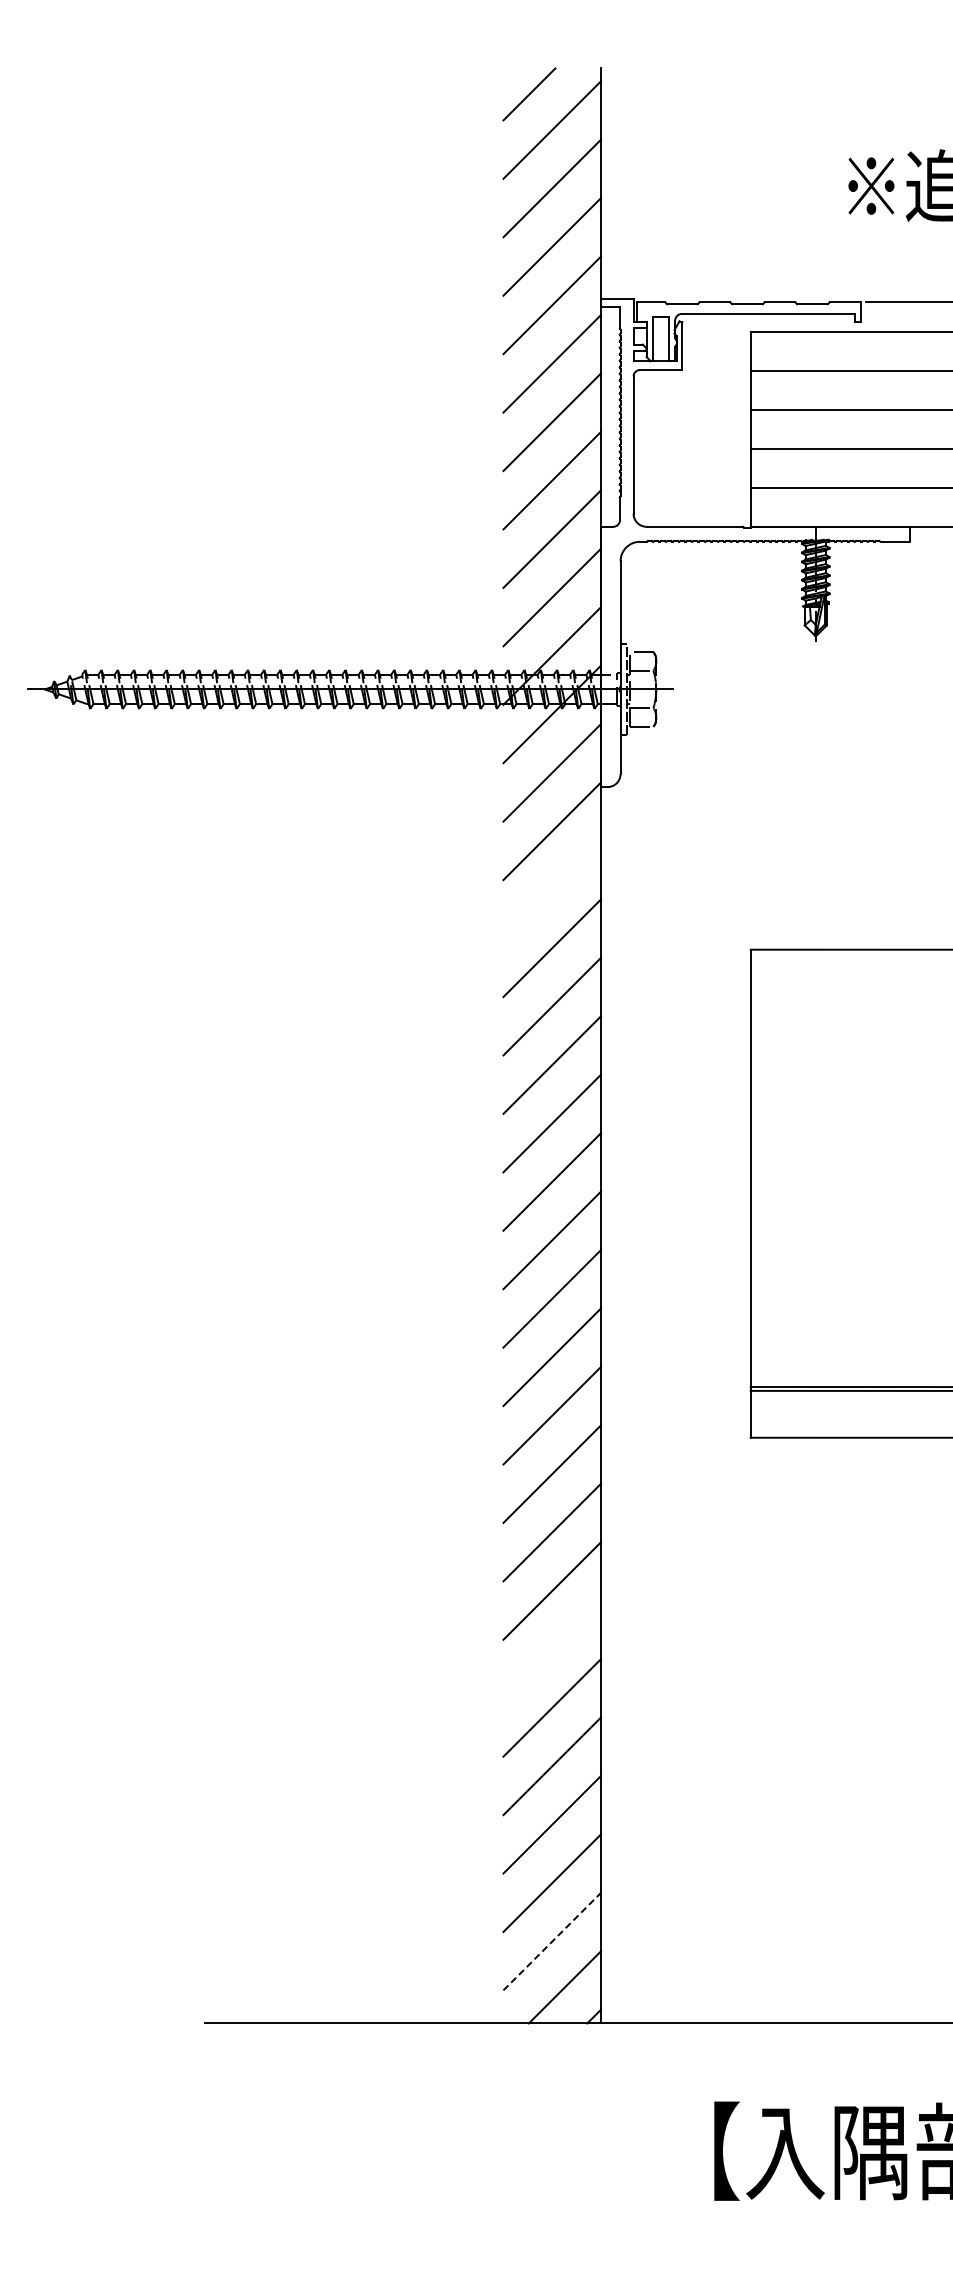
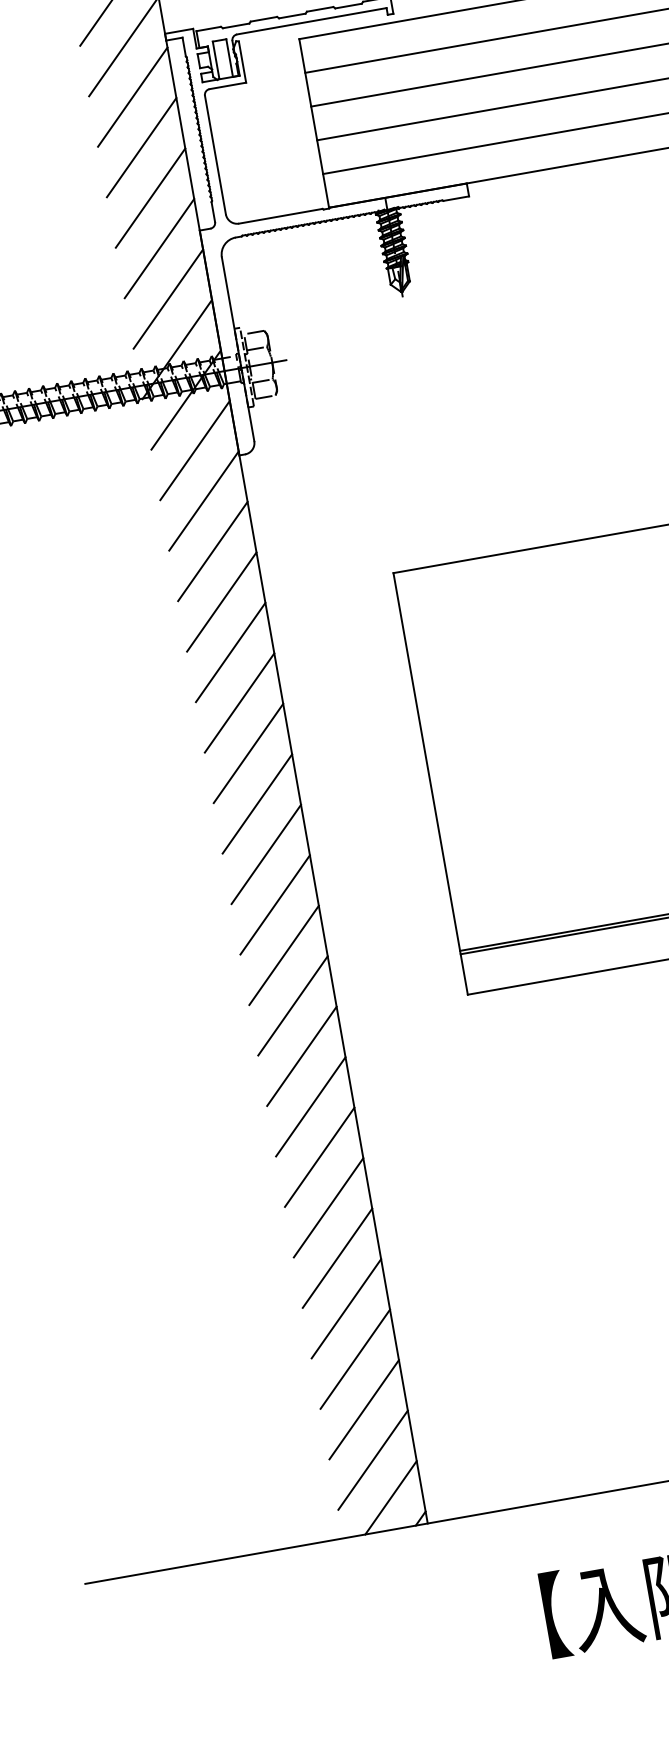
line: (552, 889) -> (213, 551), added
line: (552, 1649) -> (328, 1207), added
line: (552, 1941) -> (373, 1460), dashed -> solid

